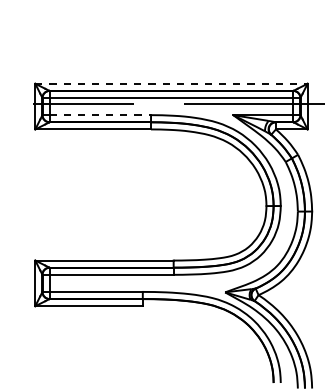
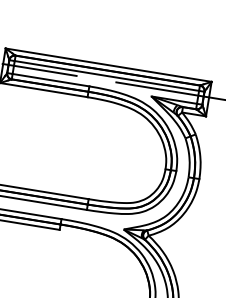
line: (171, 83) -> (108, 64), dashed -> solid
line: (100, 115) -> (51, 80), dashed -> solid

